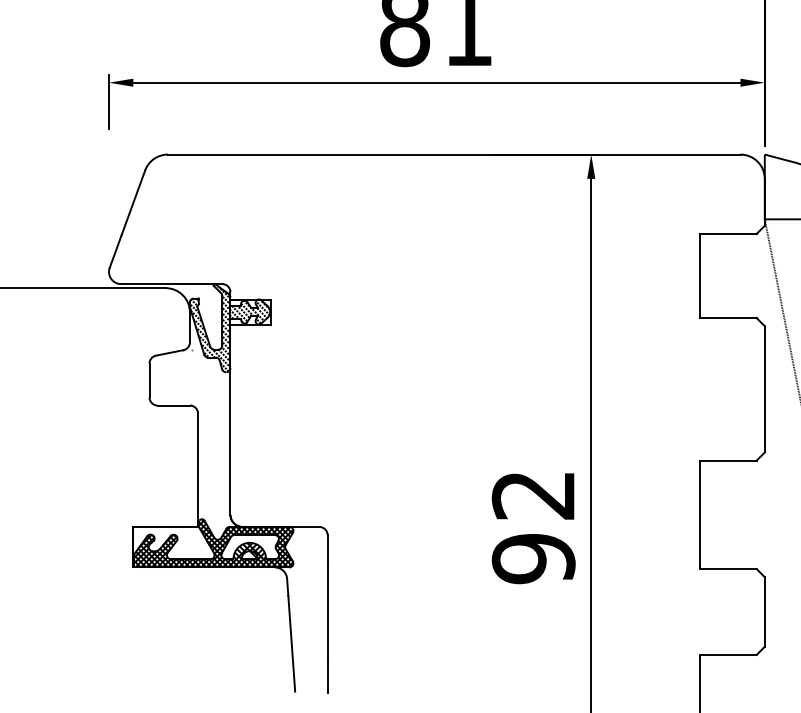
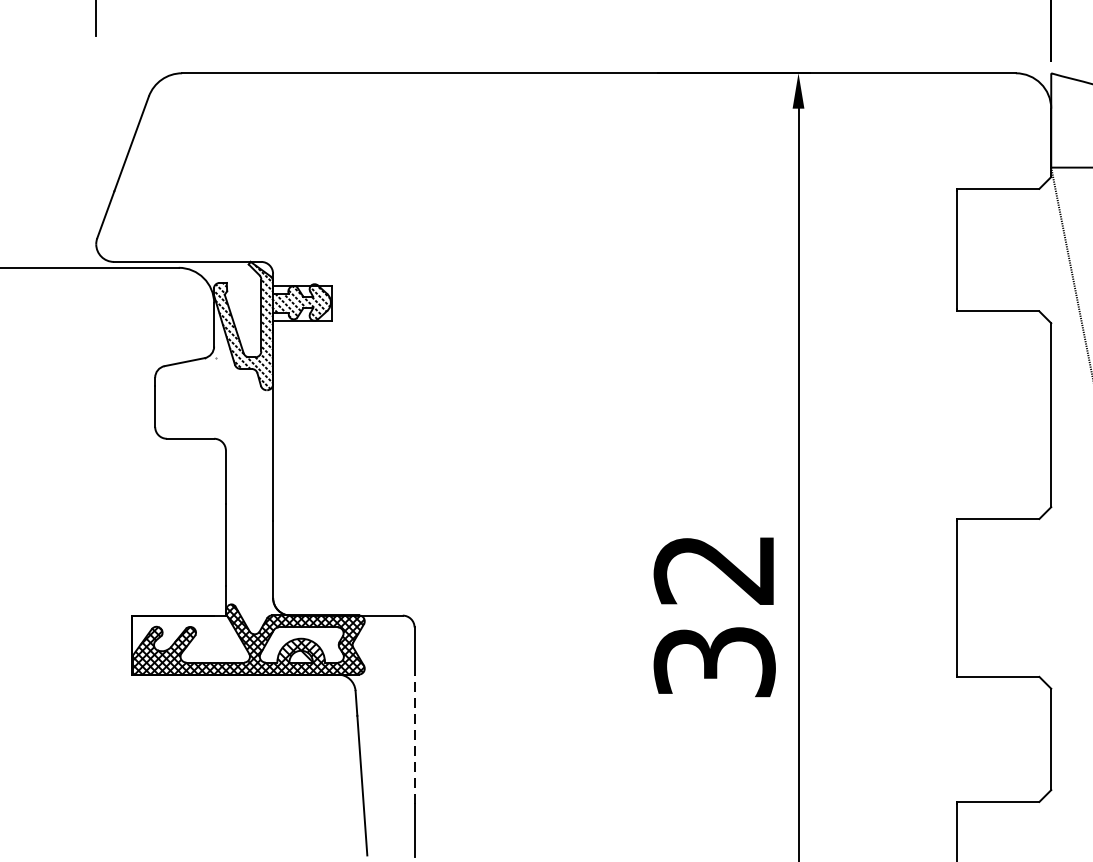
text: (533, 559) -> (714, 662), 92 -> 32
line: (327, 611) -> (414, 738), solid -> dashed

